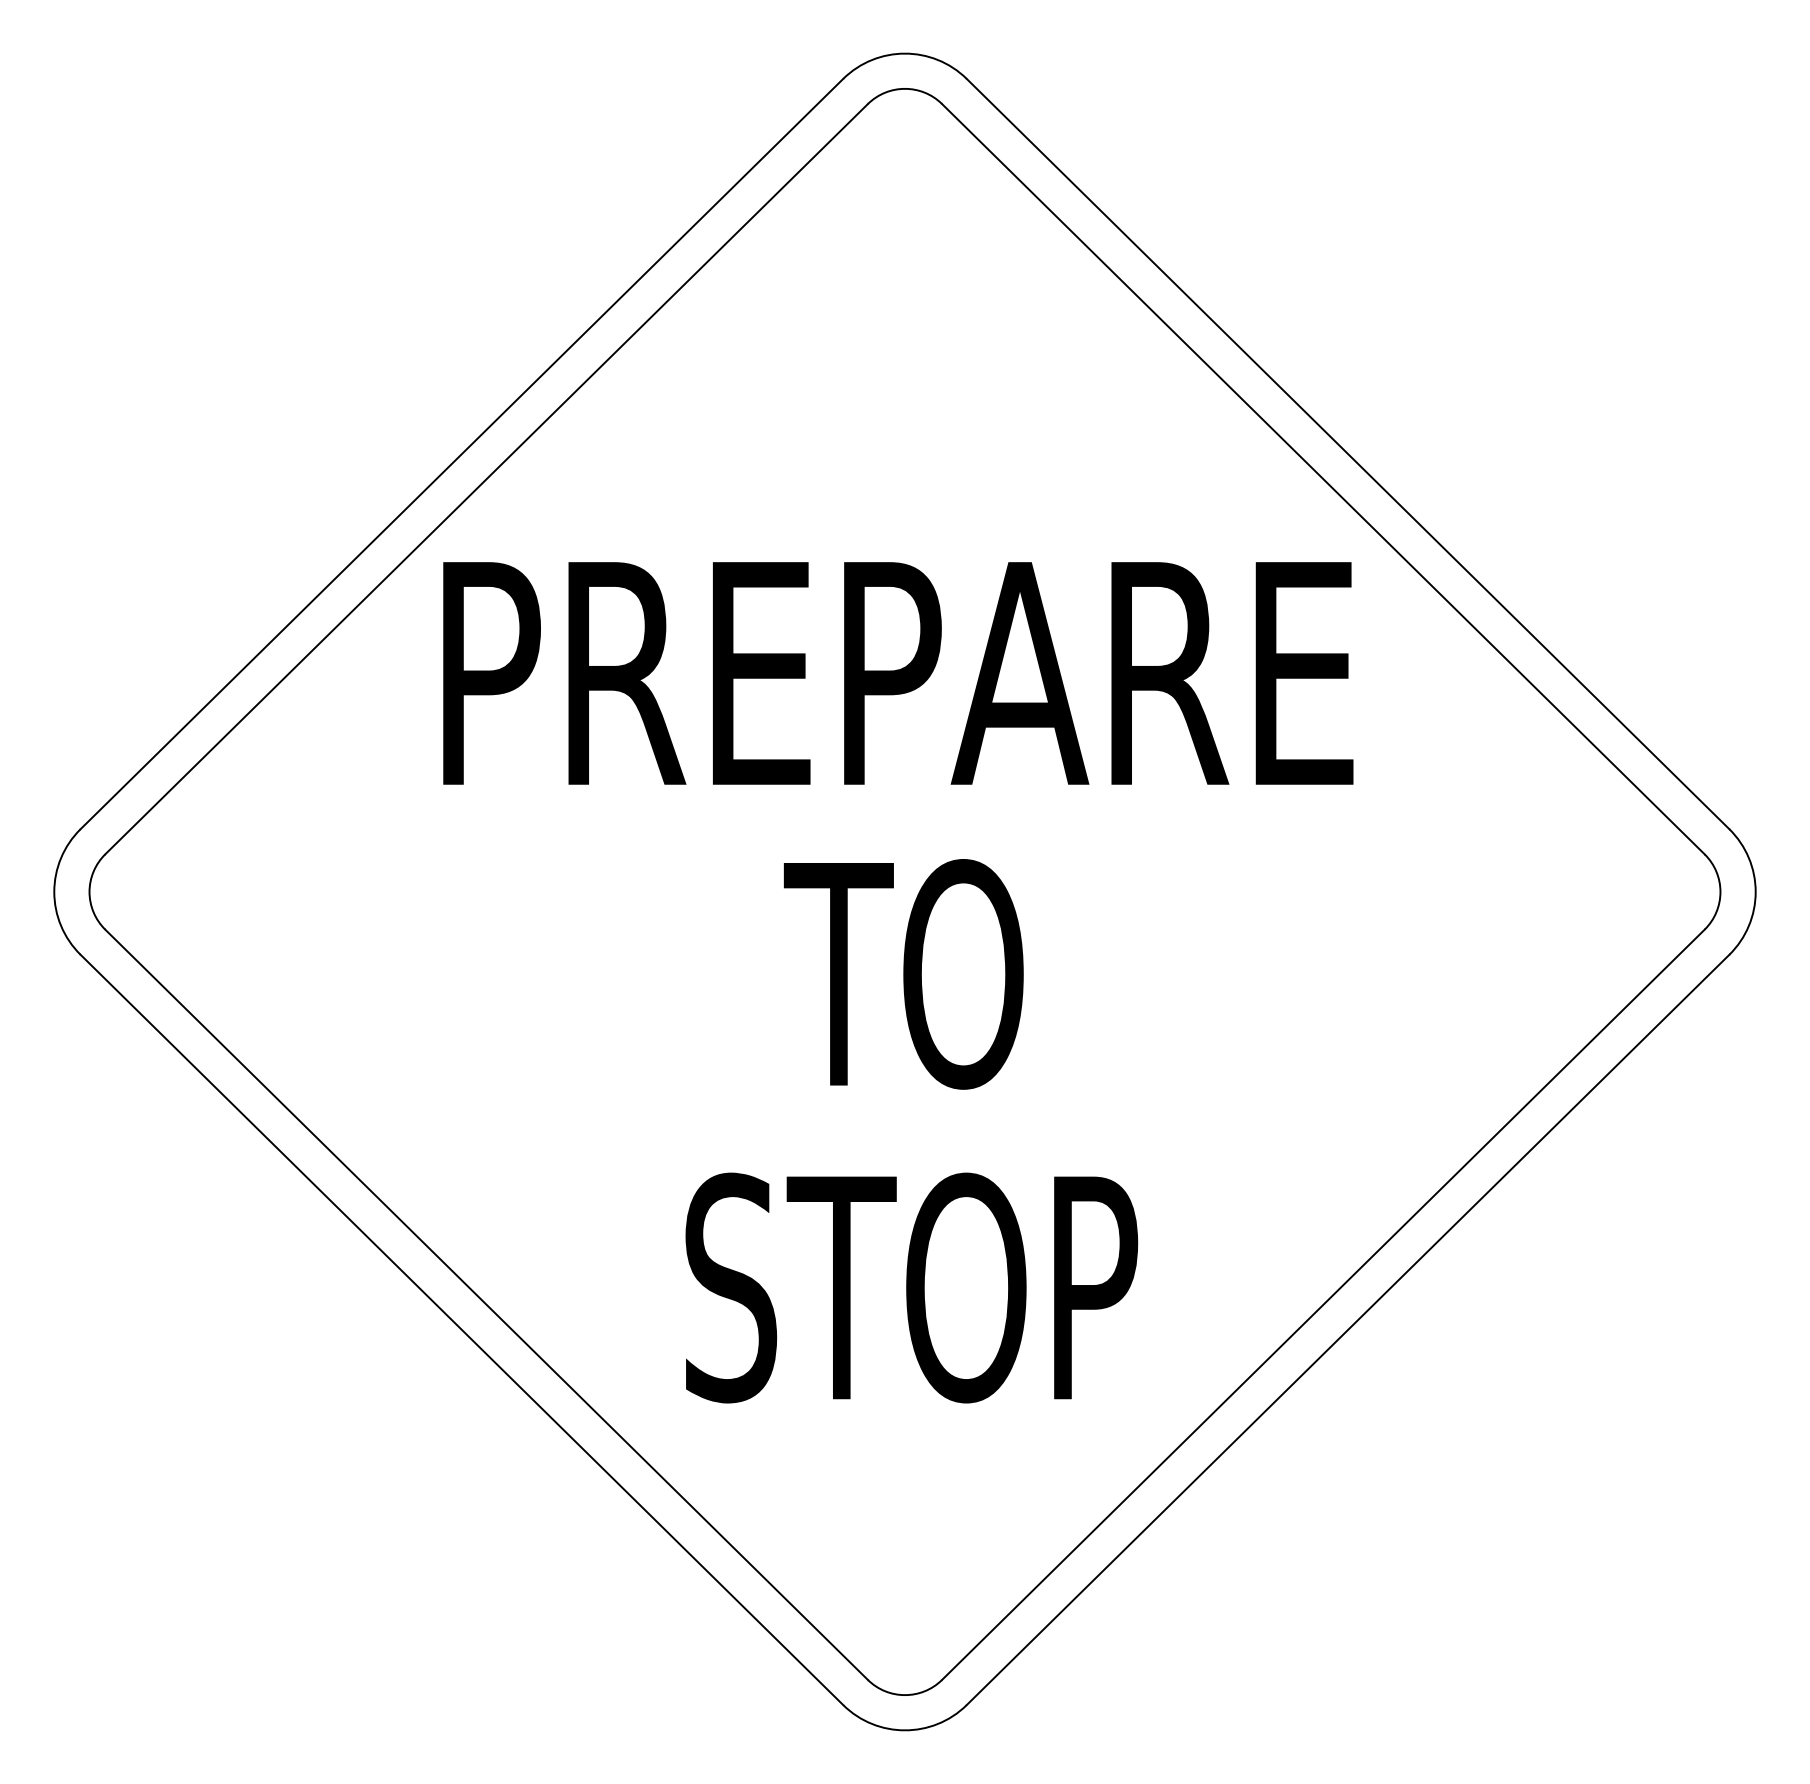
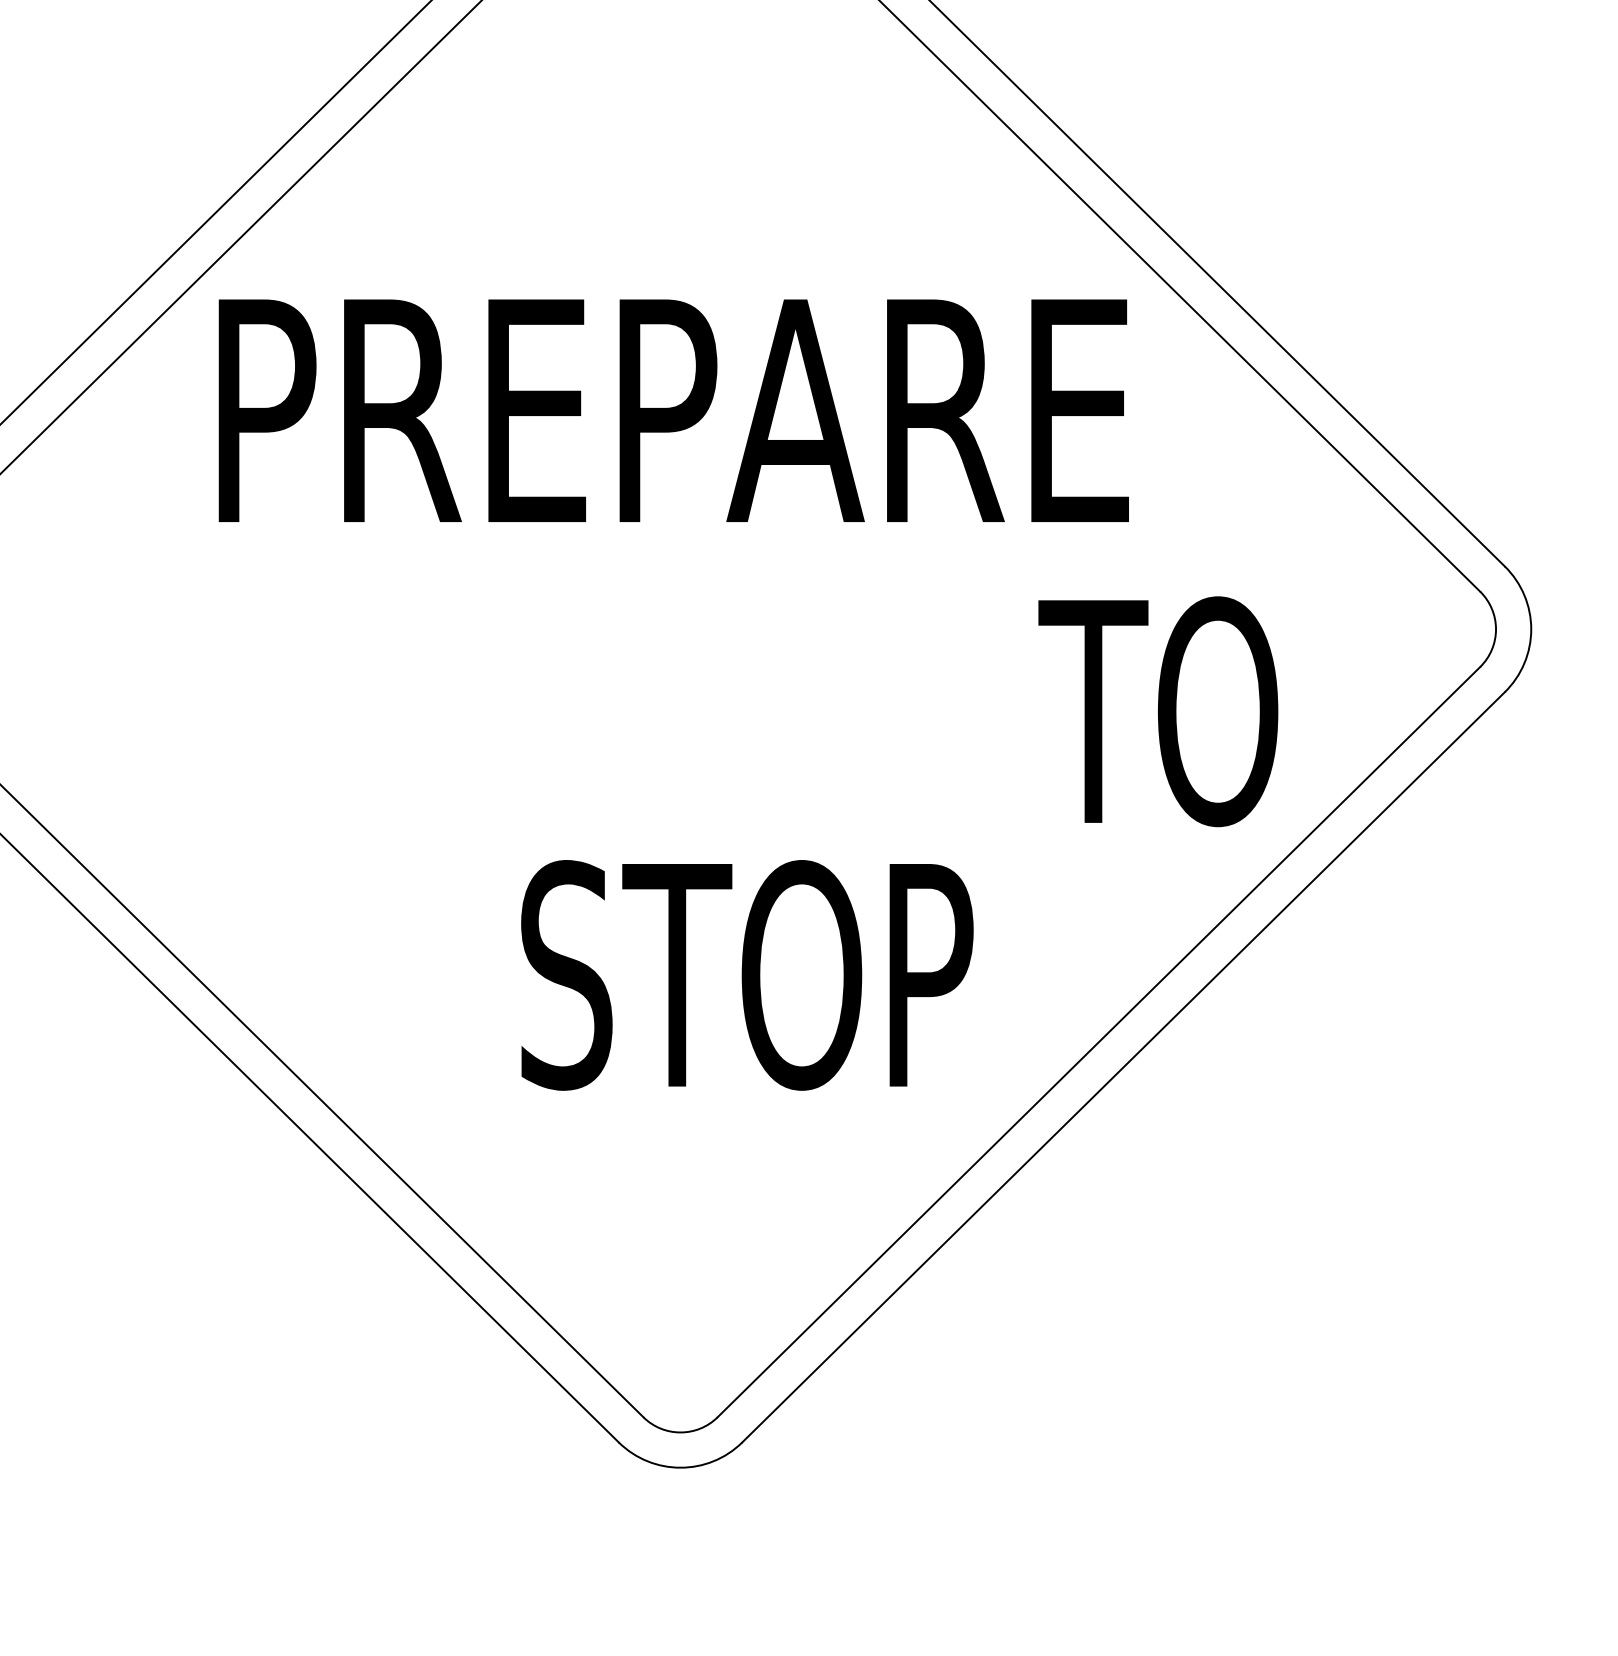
text: (903, 974) -> (1158, 711), moved
text: (911, 1287) -> (747, 974), moved

